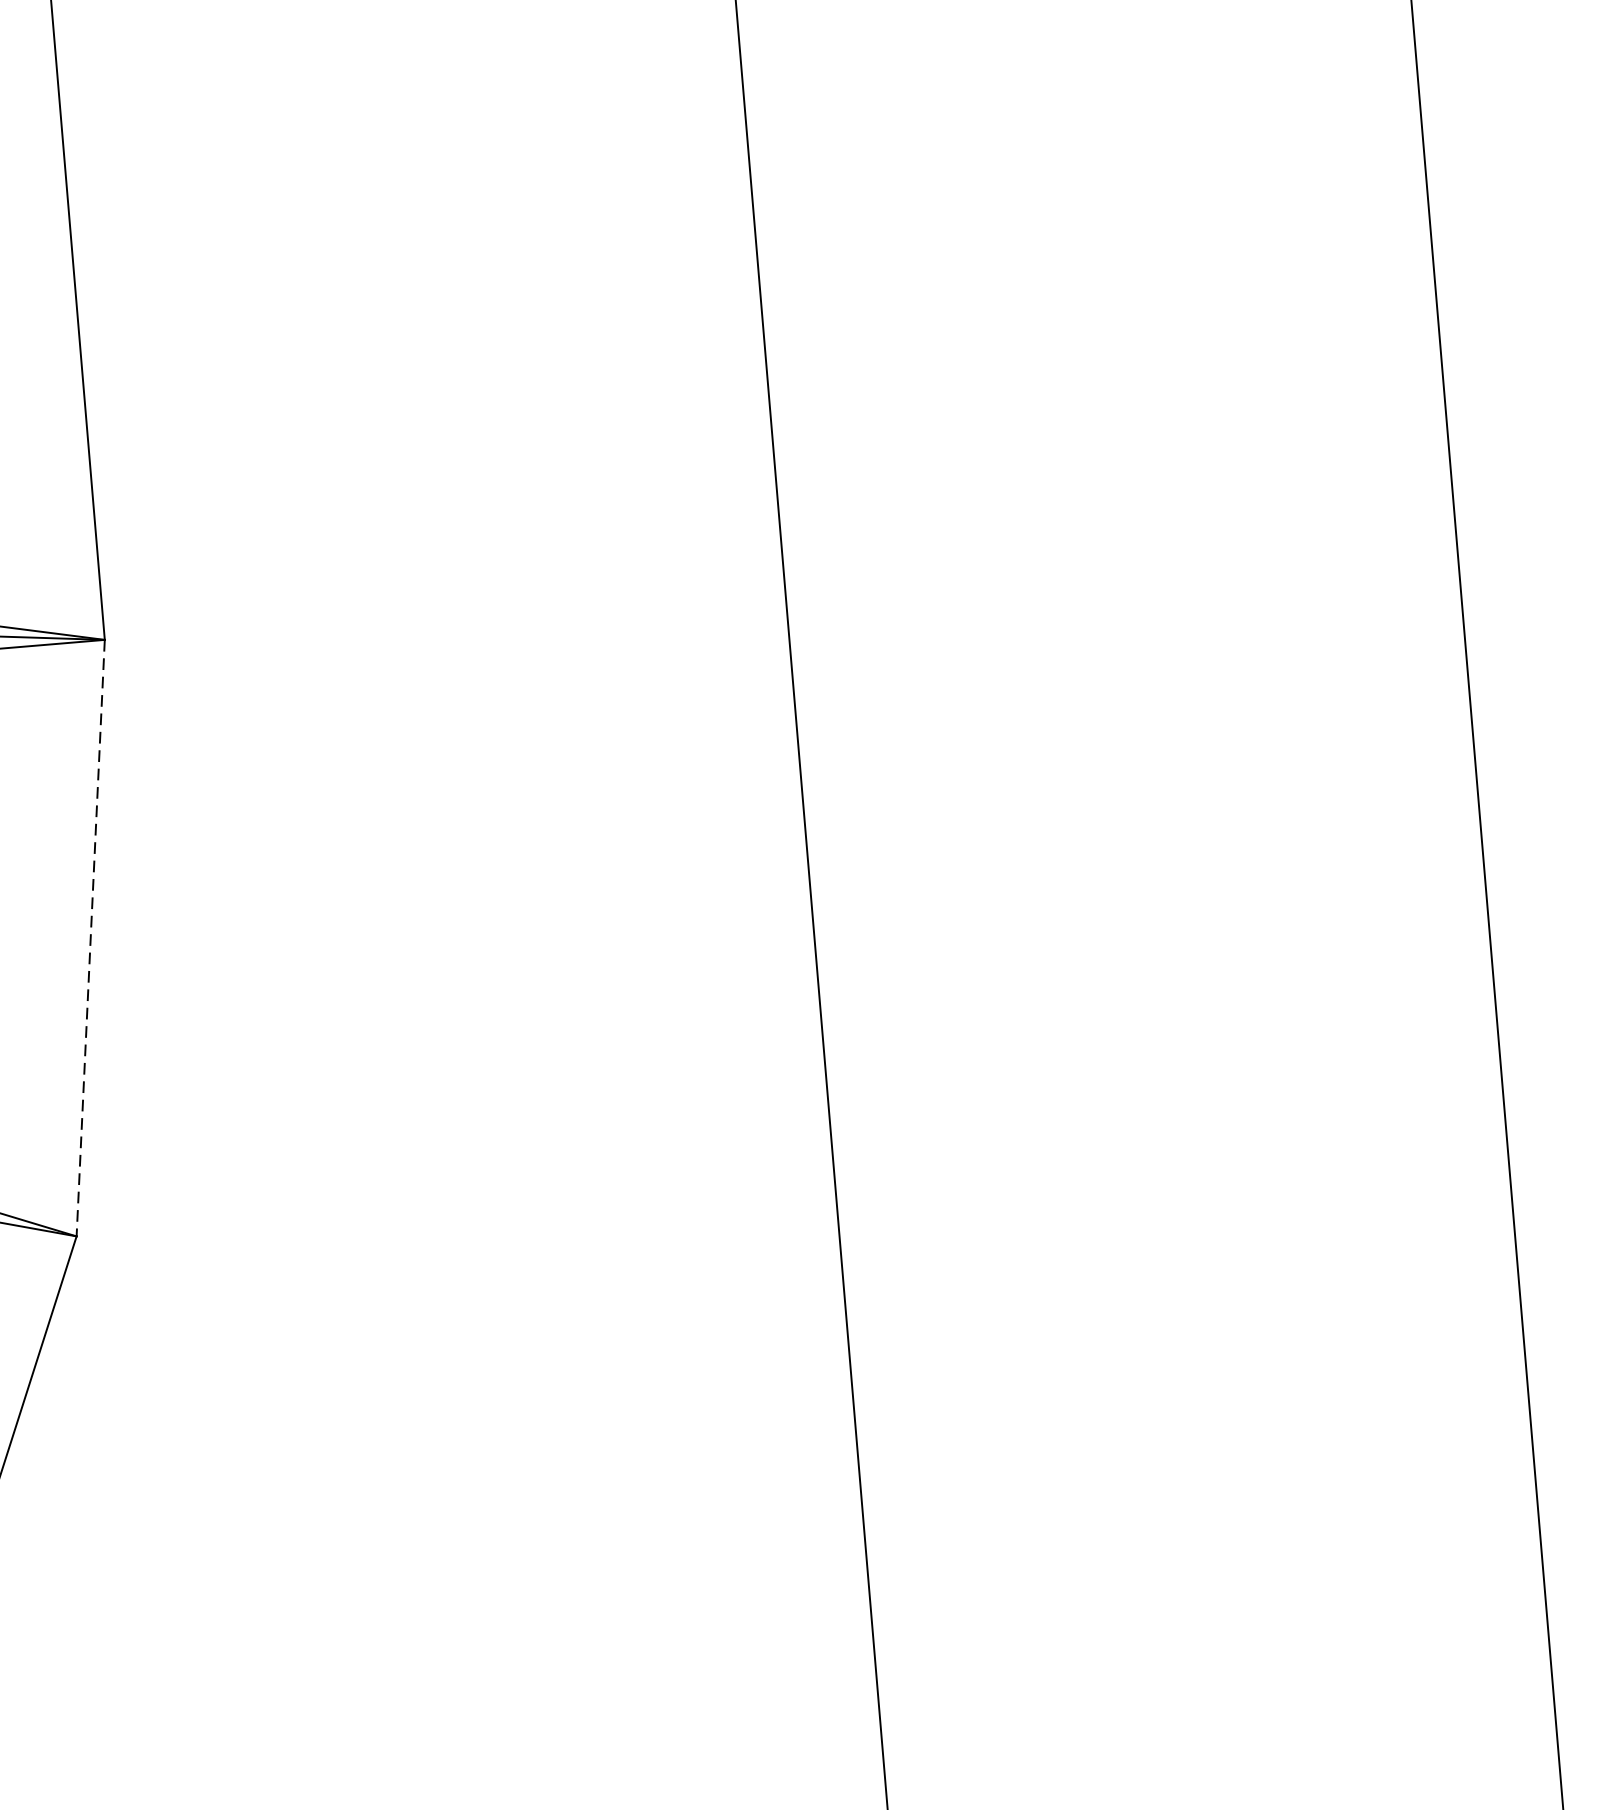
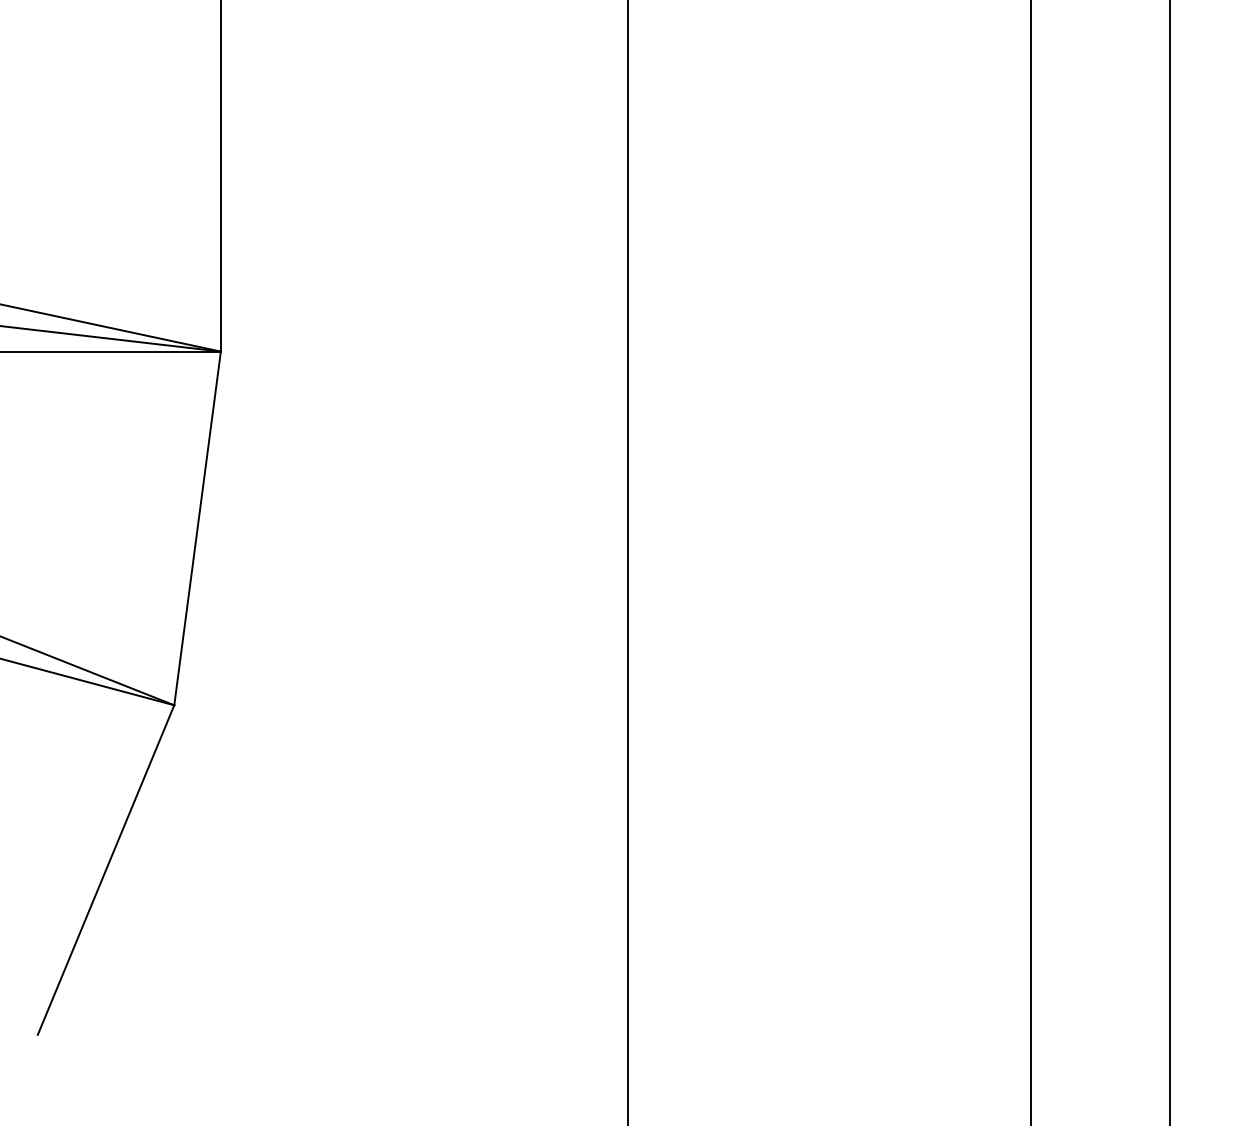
line: (90, 938) -> (197, 528), dashed -> solid

